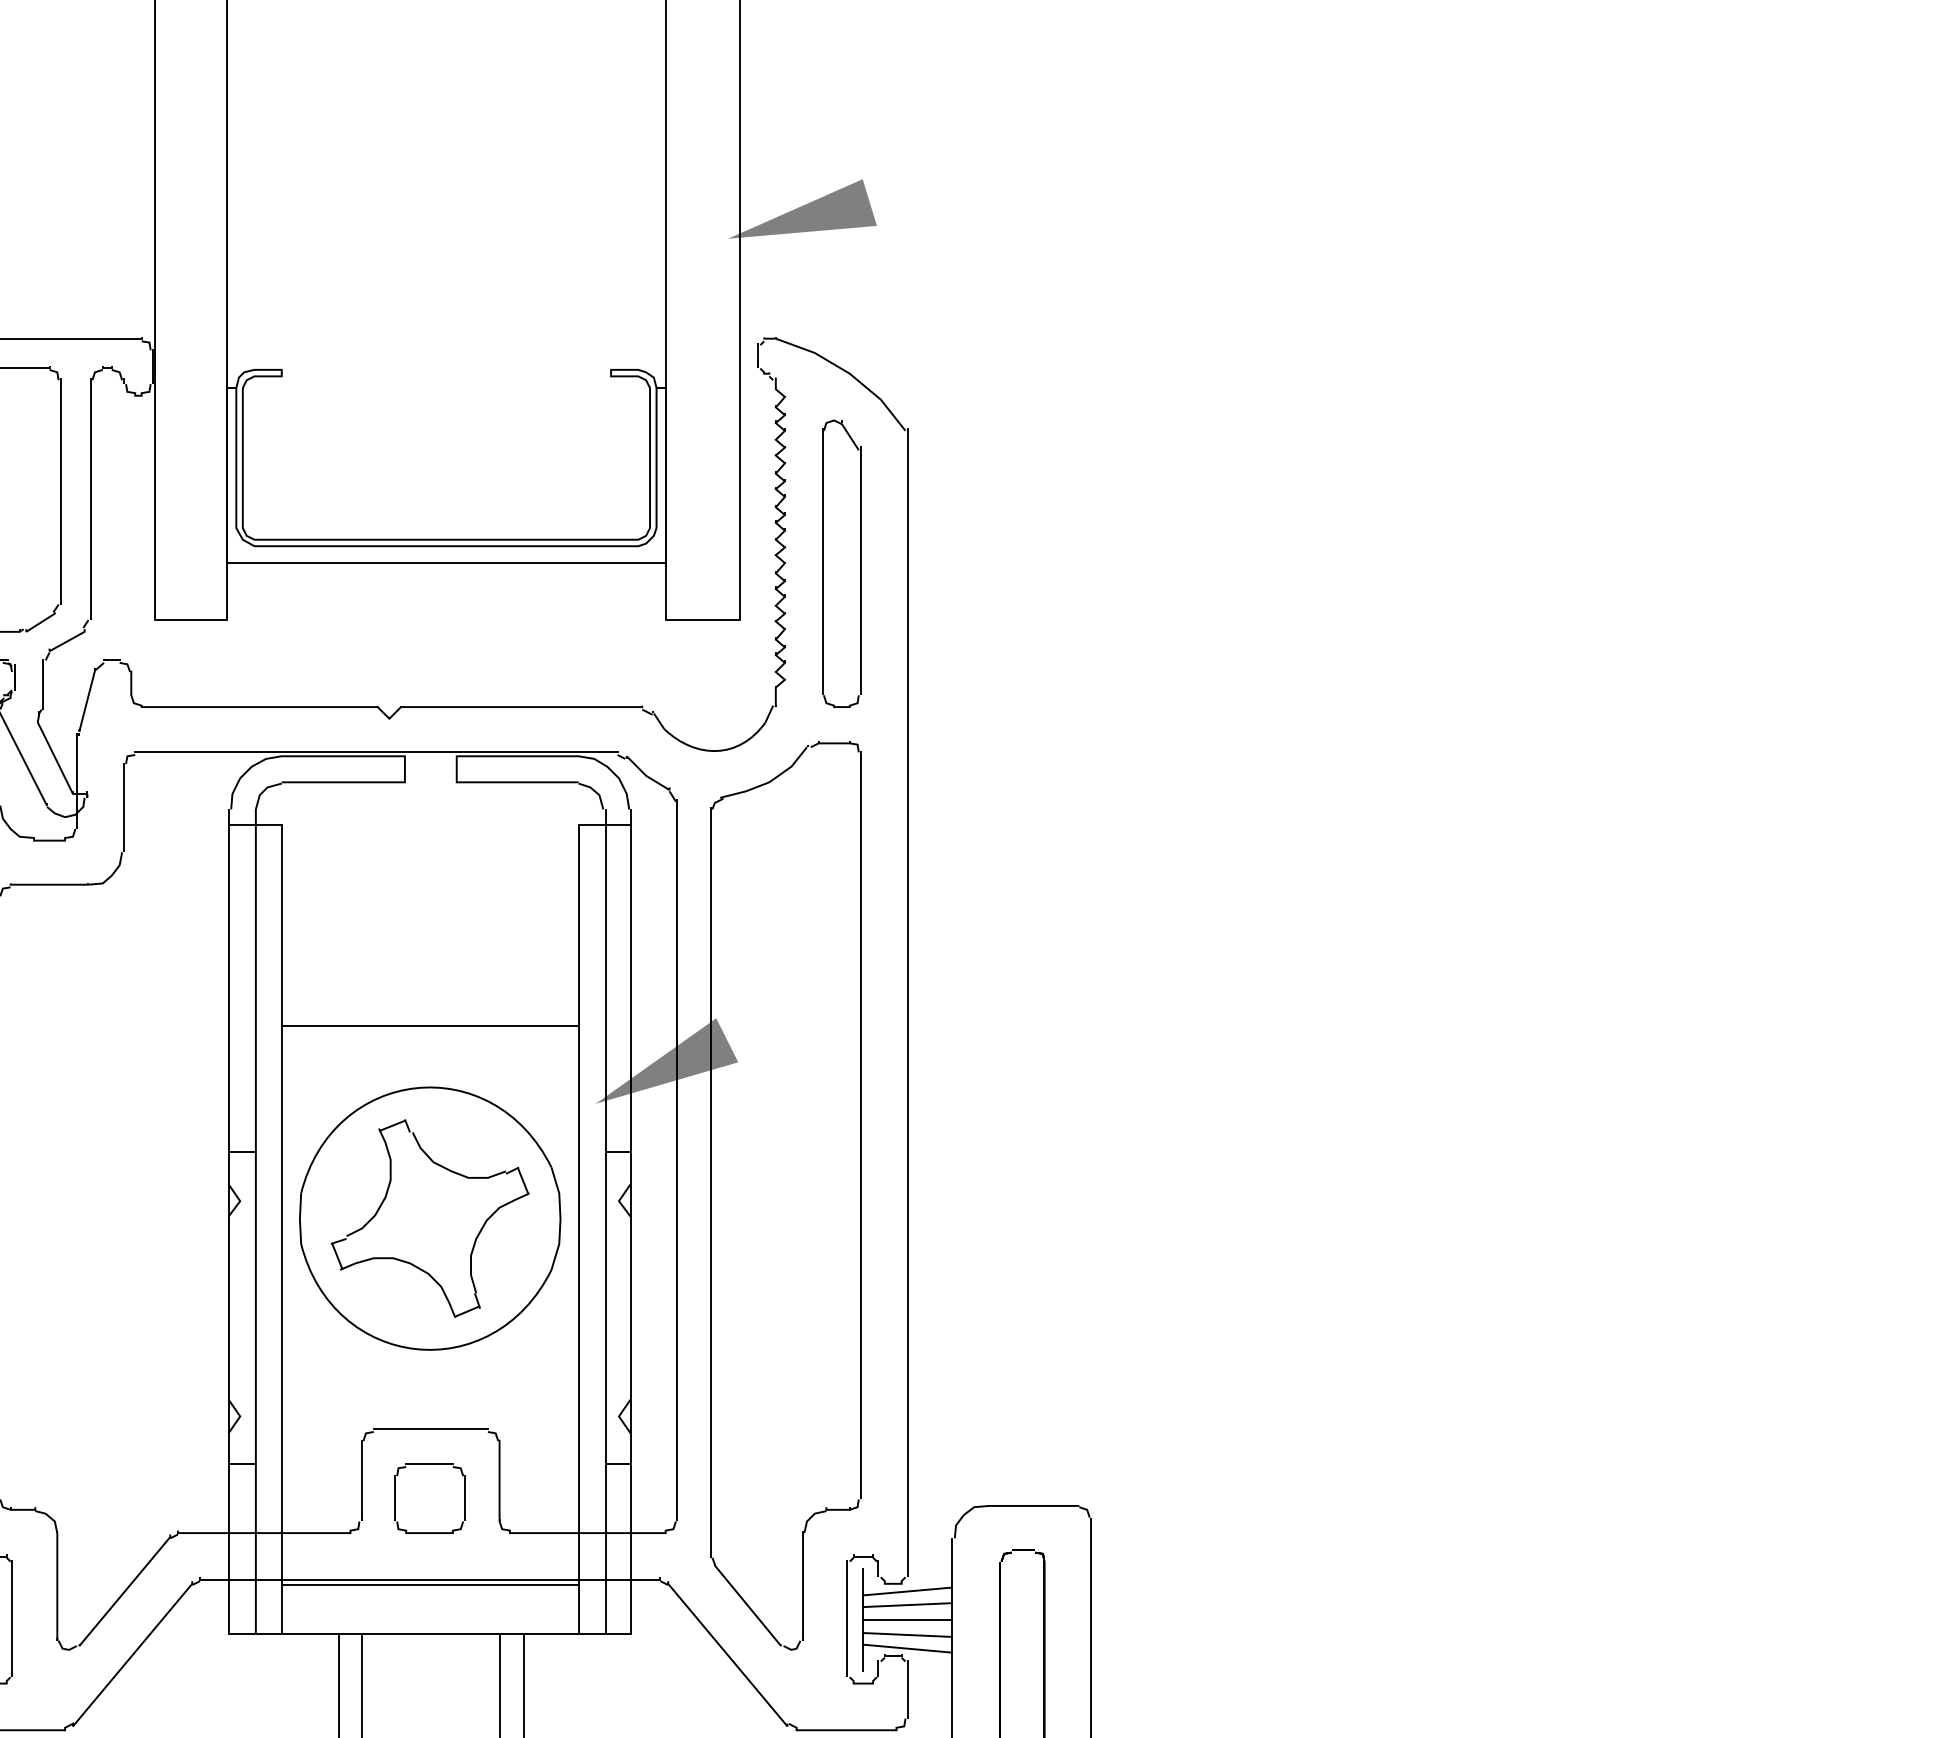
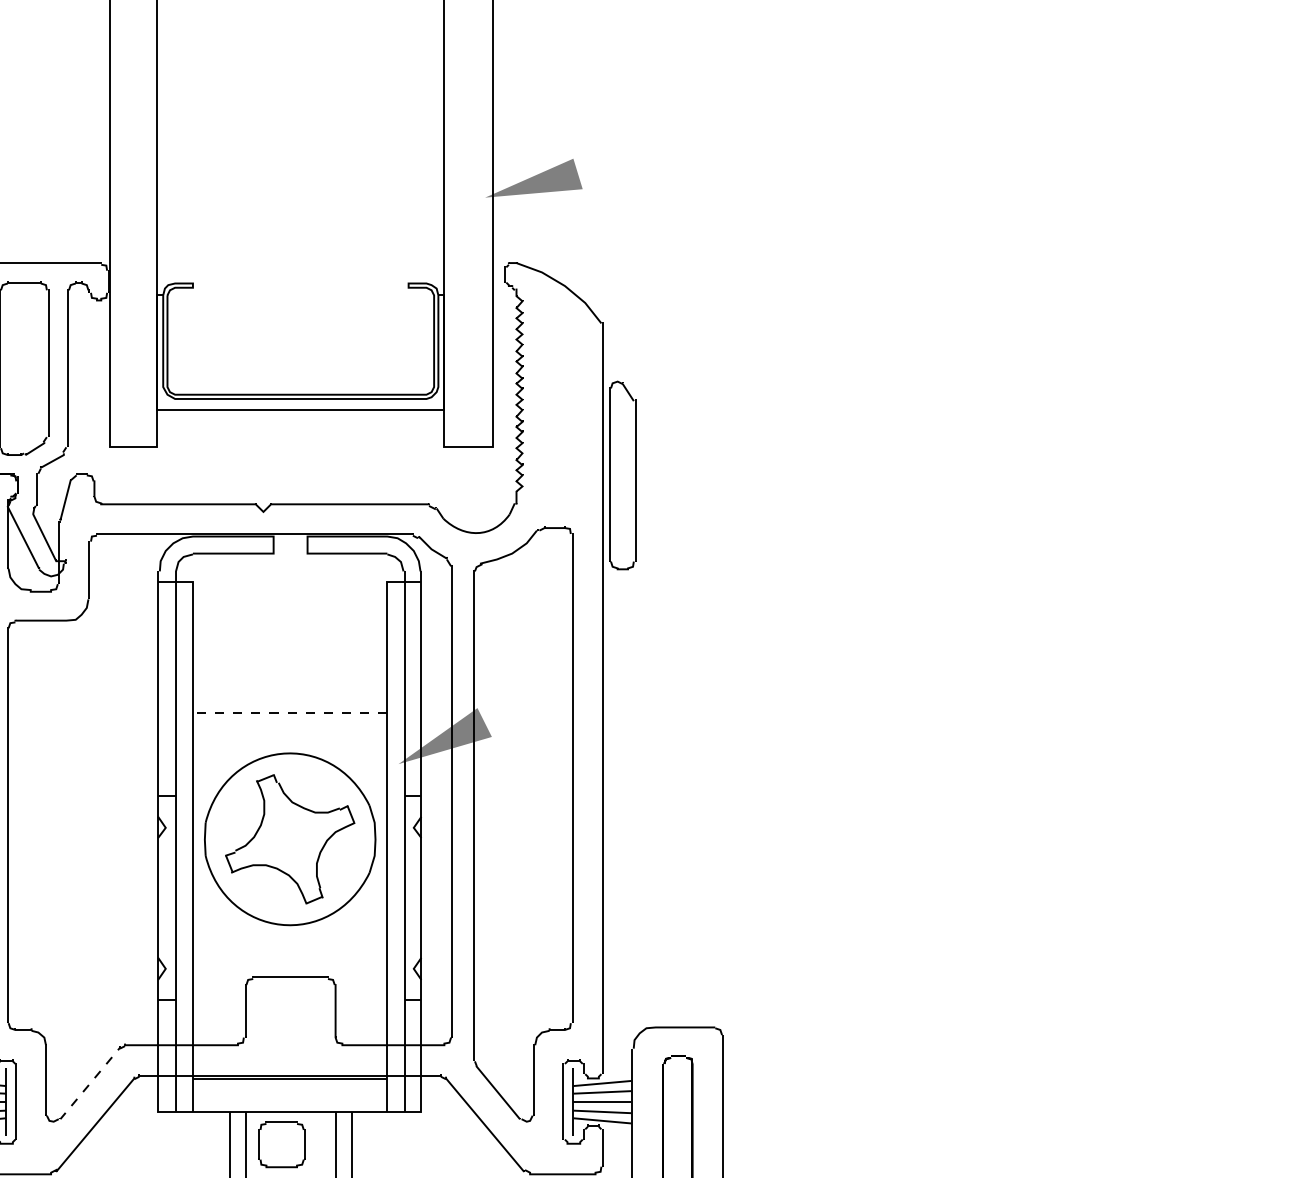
part: (841, 563) -> (622, 475), moved
line: (429, 1026) -> (289, 713), solid -> dashed
part: (429, 1498) -> (281, 1144), moved
line: (125, 1591) -> (90, 1083), solid -> dashed

